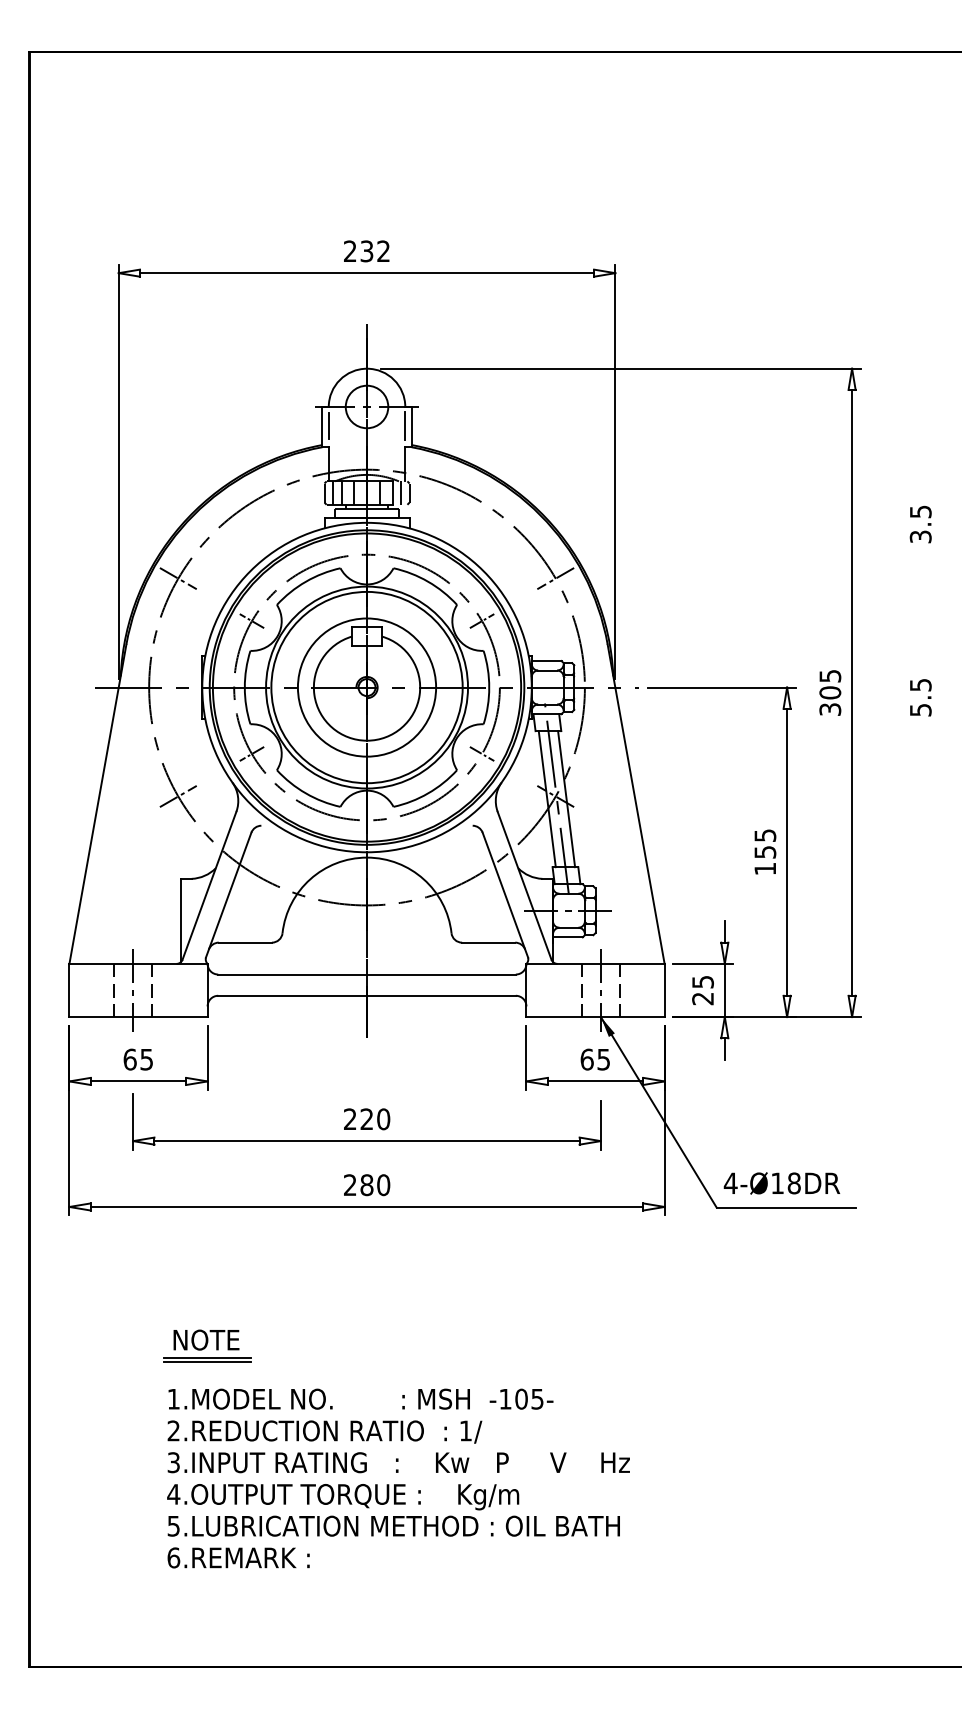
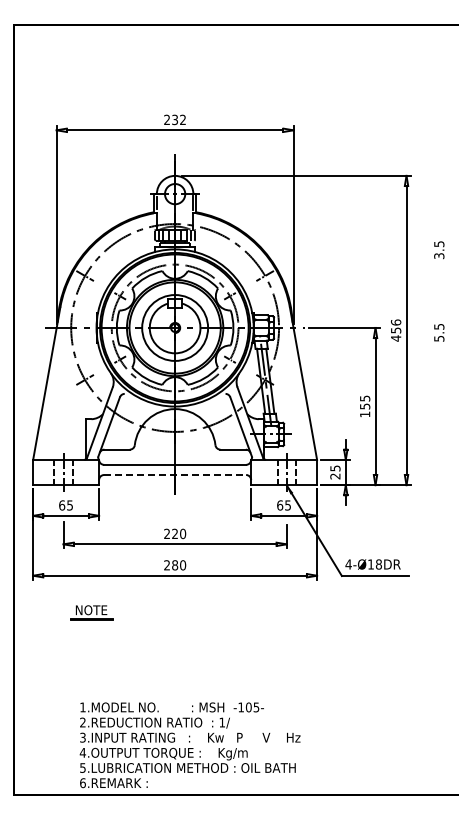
text: (831, 692) -> (396, 330), 305 -> 456
line: (367, 996) -> (175, 475), solid -> dashed
part: (206, 1344) -> (91, 612), moved
text: (397, 1478) -> (189, 745), moved

